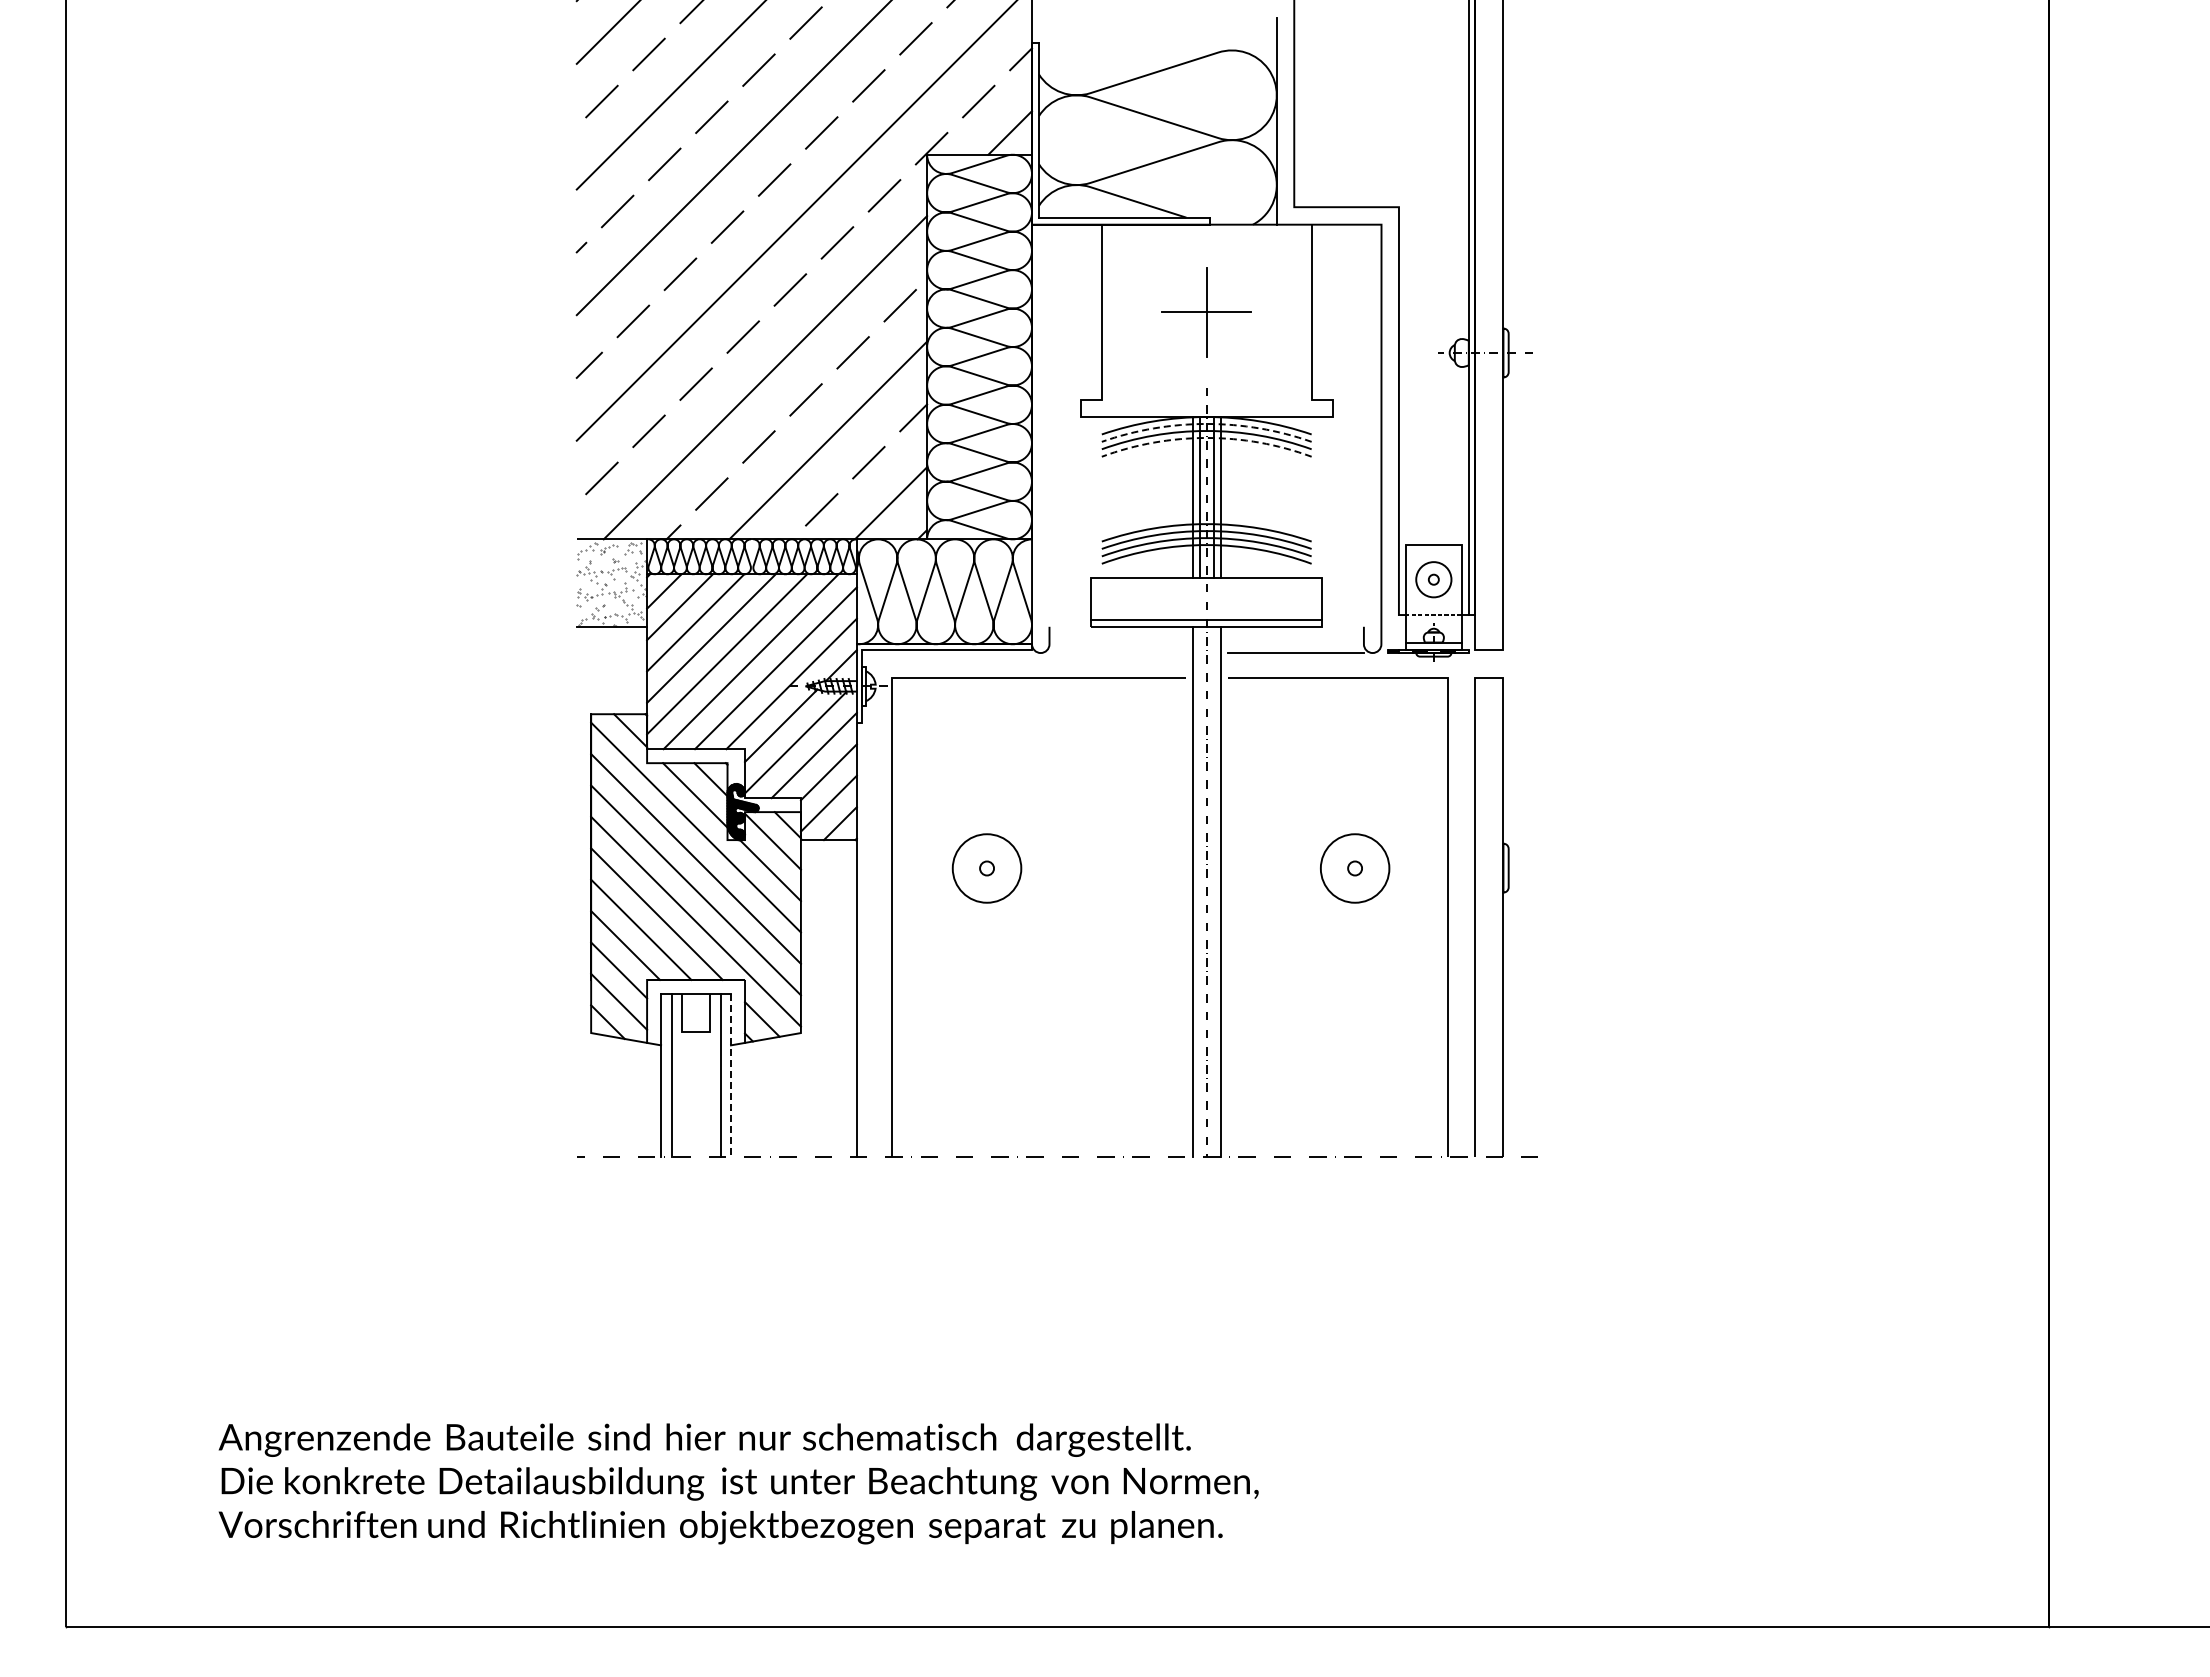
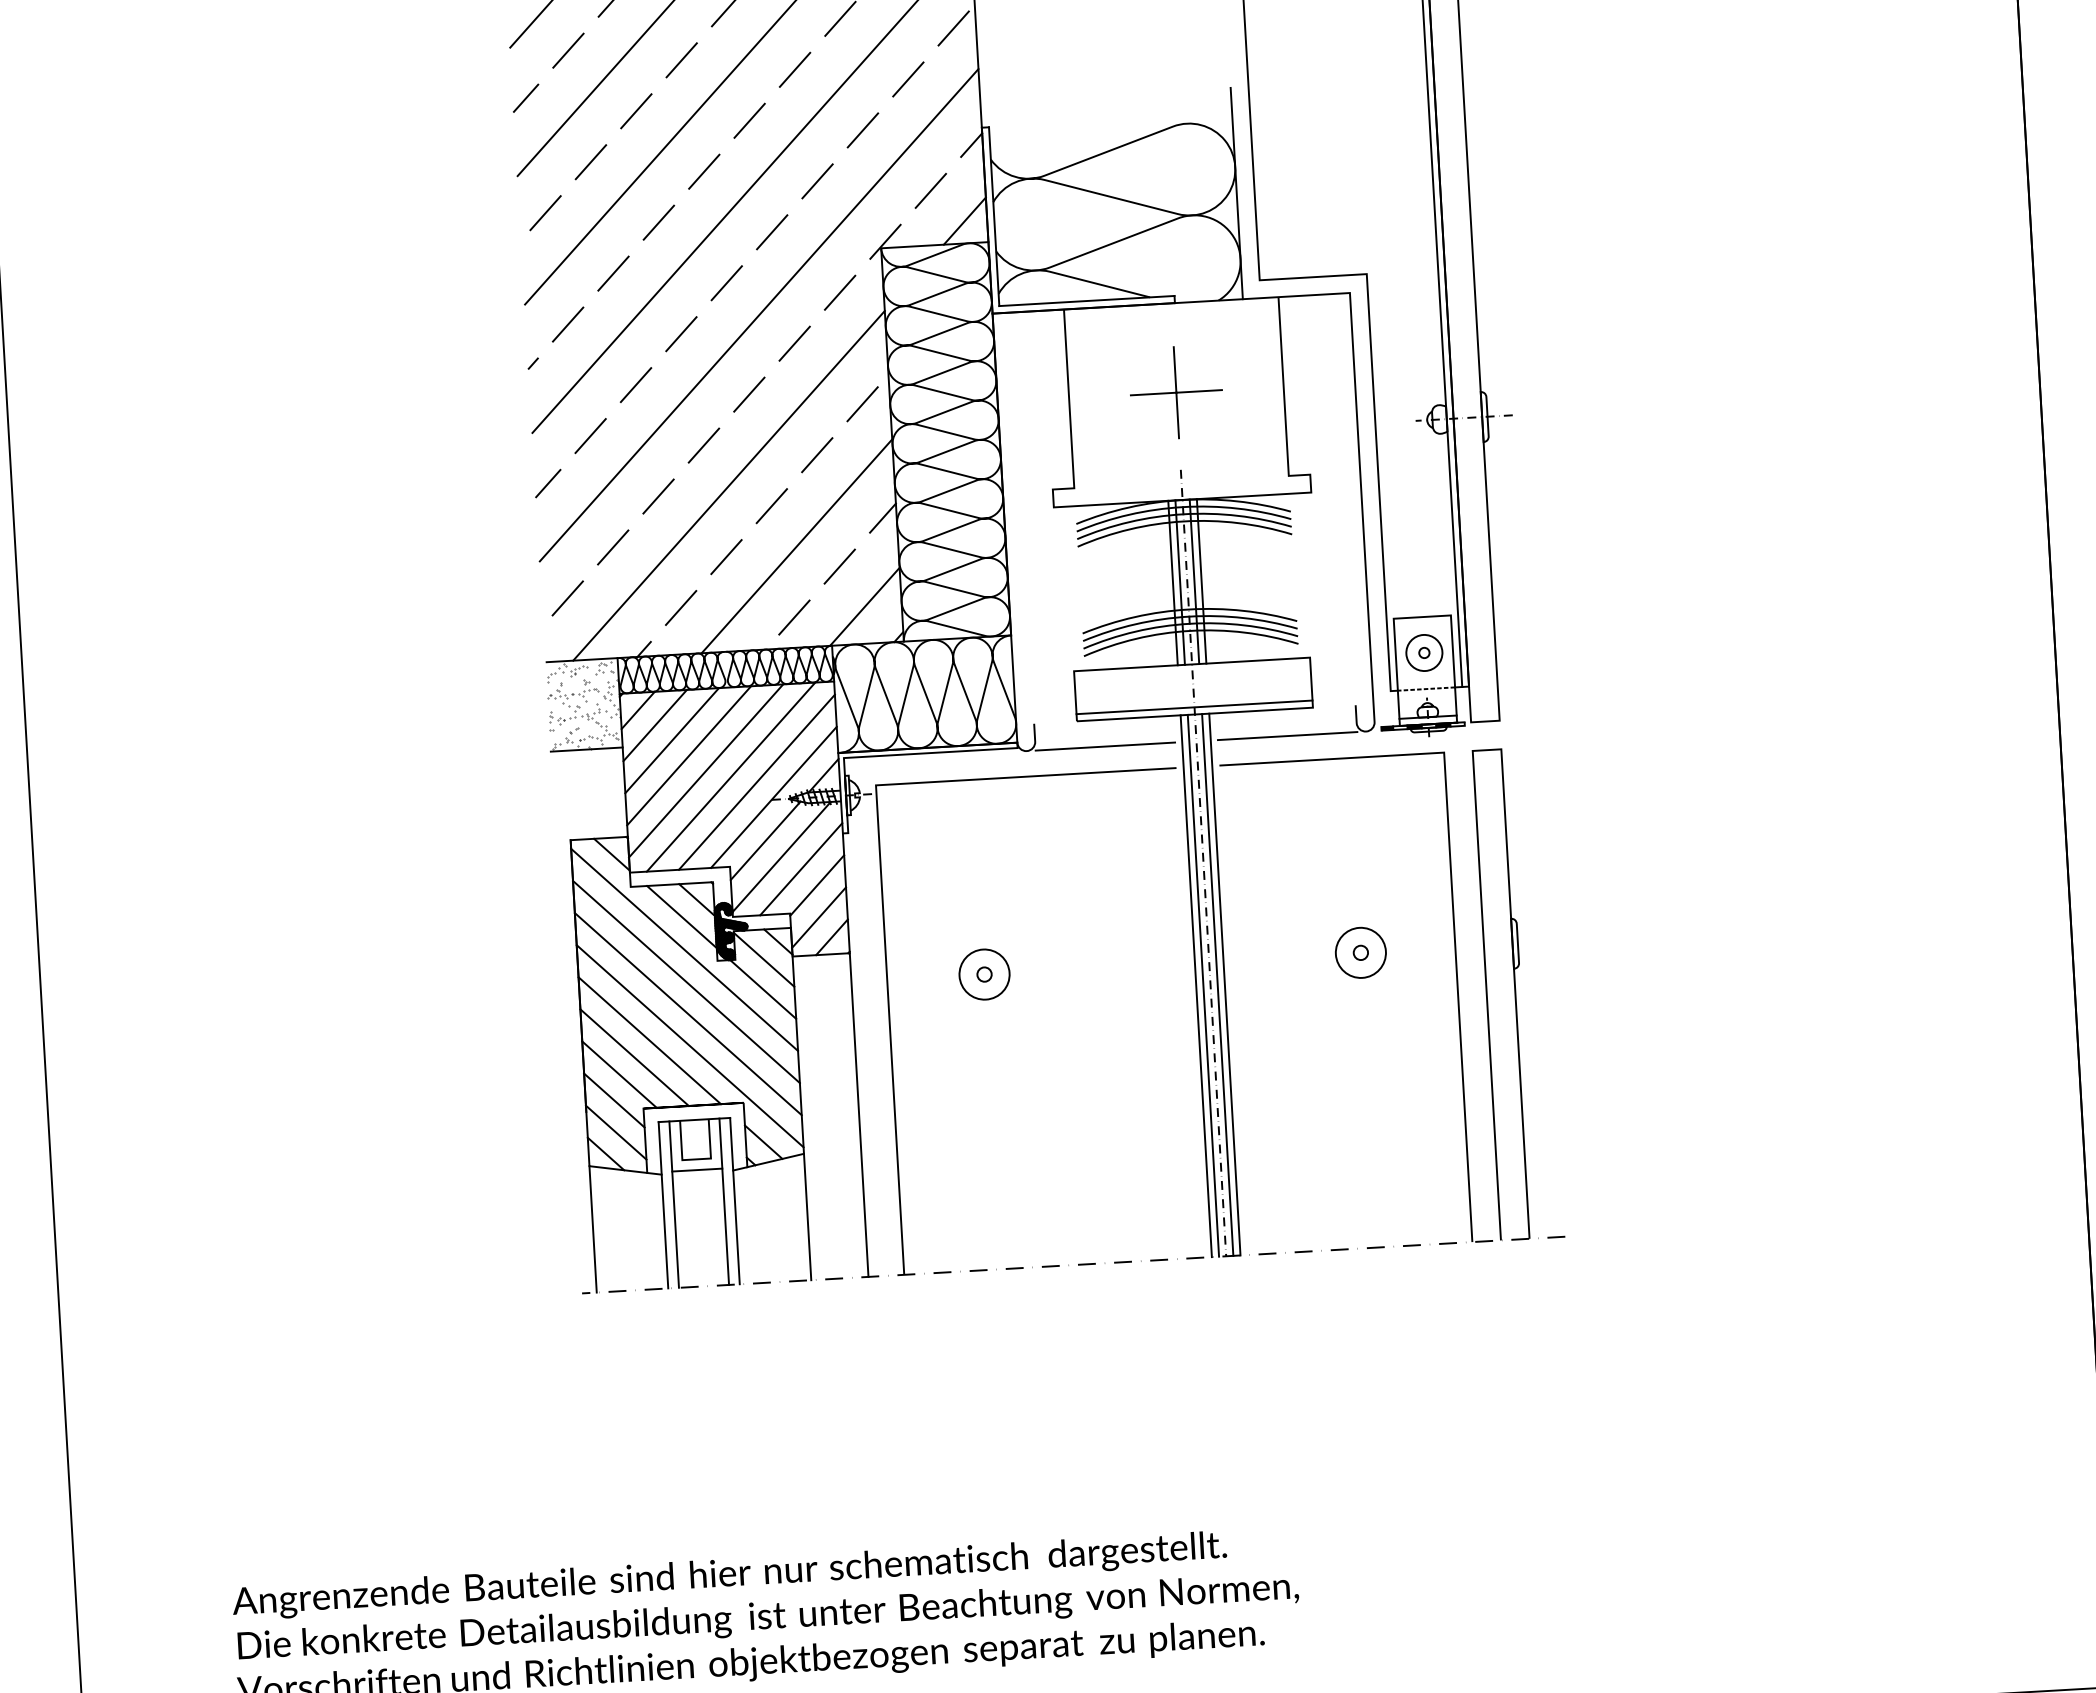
line: (1206, 423) -> (1182, 506), dashed -> solid
line: (1206, 437) -> (1183, 520), dashed -> solid
line: (1117, 653) -> (1105, 747), added
circle: (986, 868) -> (984, 974), size x0.71
circle: (1354, 868) -> (1360, 952), size x0.71
line: (1199, 891) -> (1203, 985), added
line: (1213, 891) -> (1217, 984), added
line: (695, 1042) -> (696, 1169), added
line: (731, 1075) -> (735, 1201), dashed -> solid
line: (591, 1094) -> (593, 1228), added
line: (800, 1094) -> (807, 1216), added

